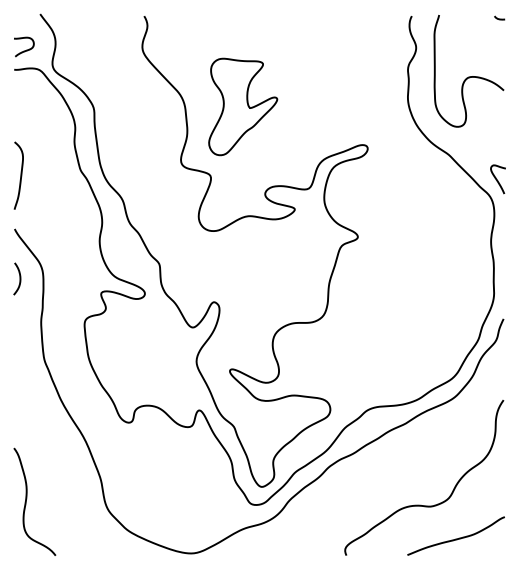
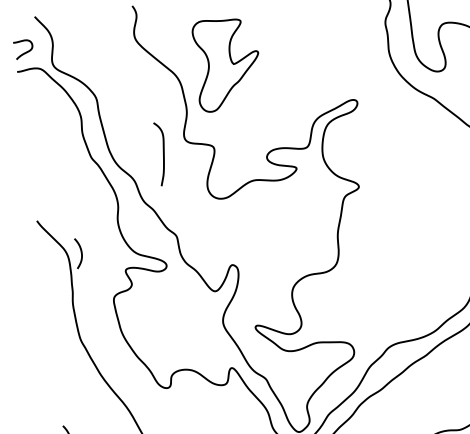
part: (243, 106) -> (227, 63), moved
curve: (20, 175) -> (163, 153), moved
curve: (19, 278) -> (80, 252), moved

